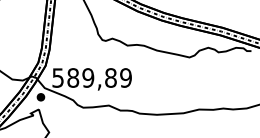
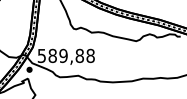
text: (125, 77) -> (90, 55), 589,89 -> 589,88

